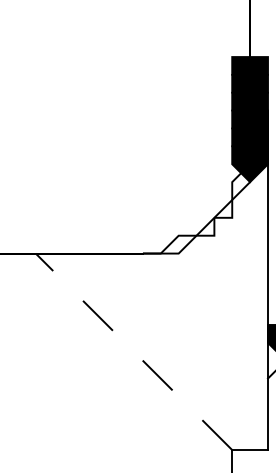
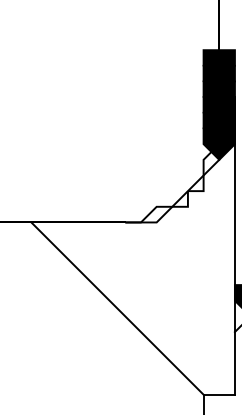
line: (134, 351) -> (117, 308), dashed -> solid

